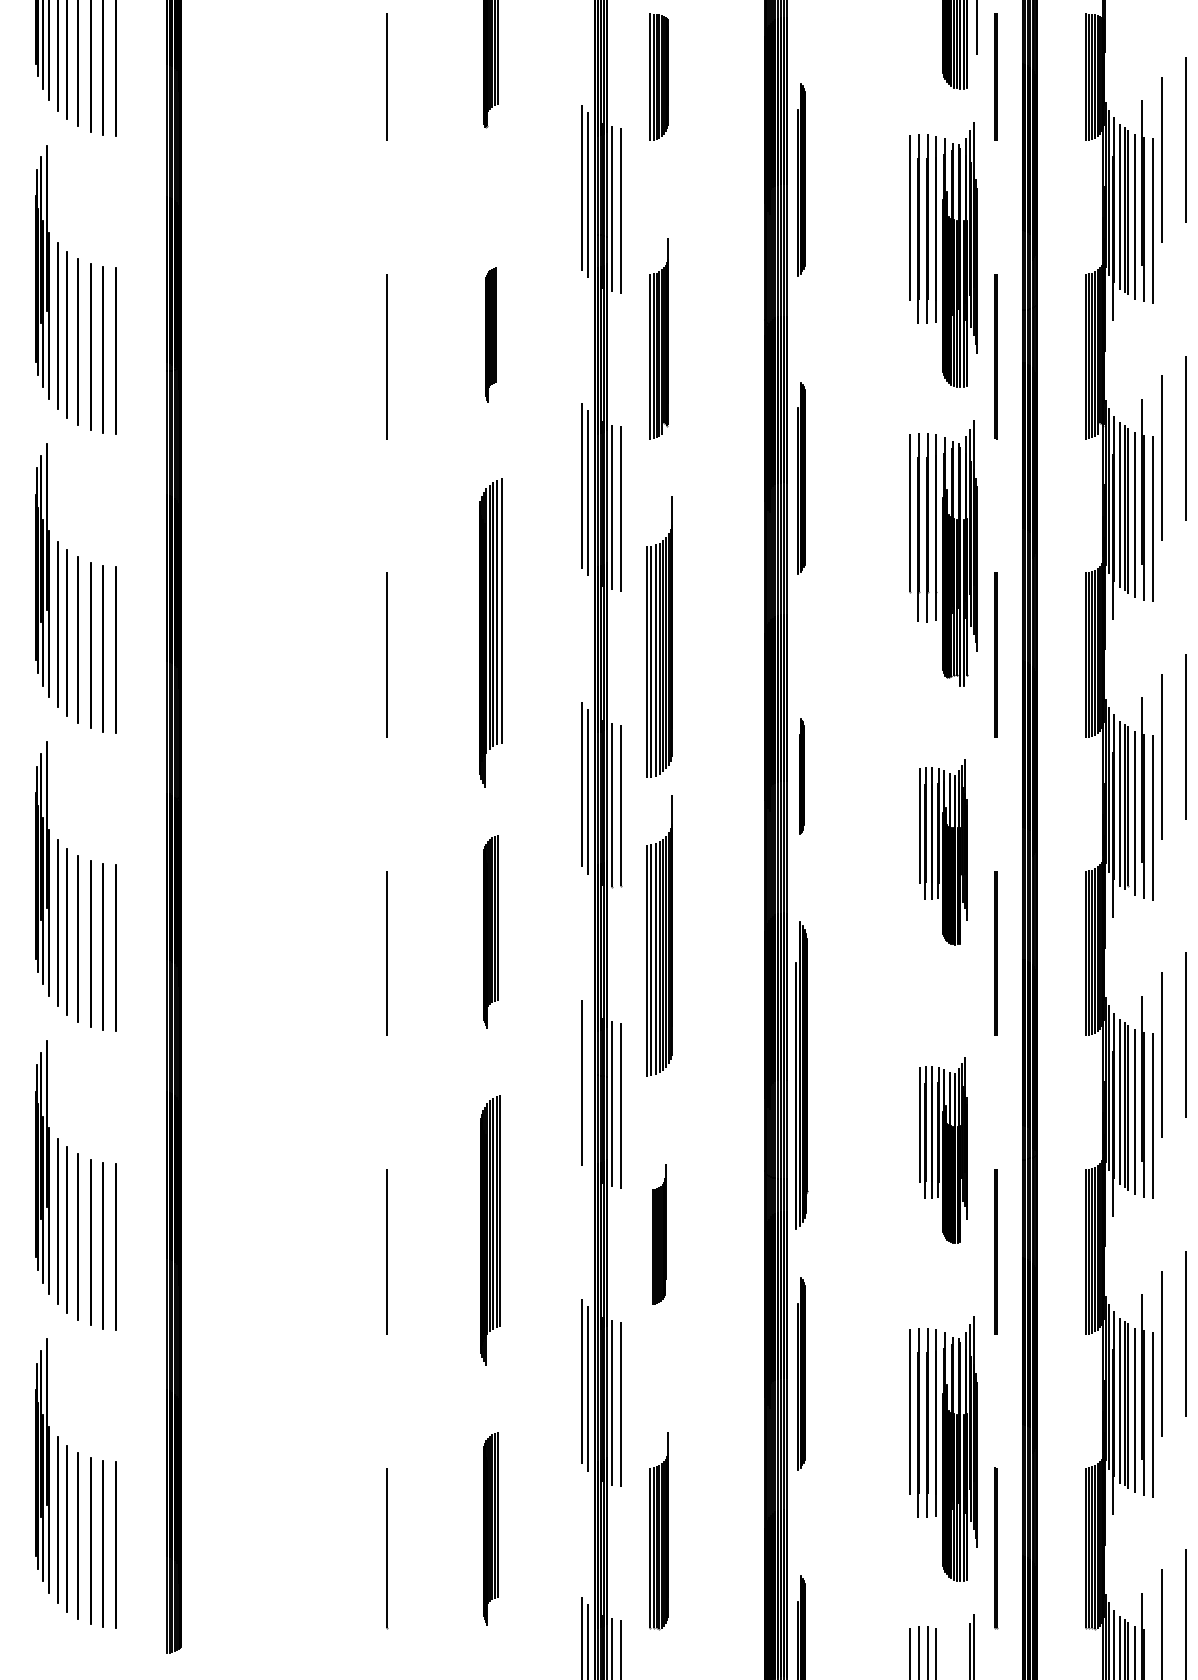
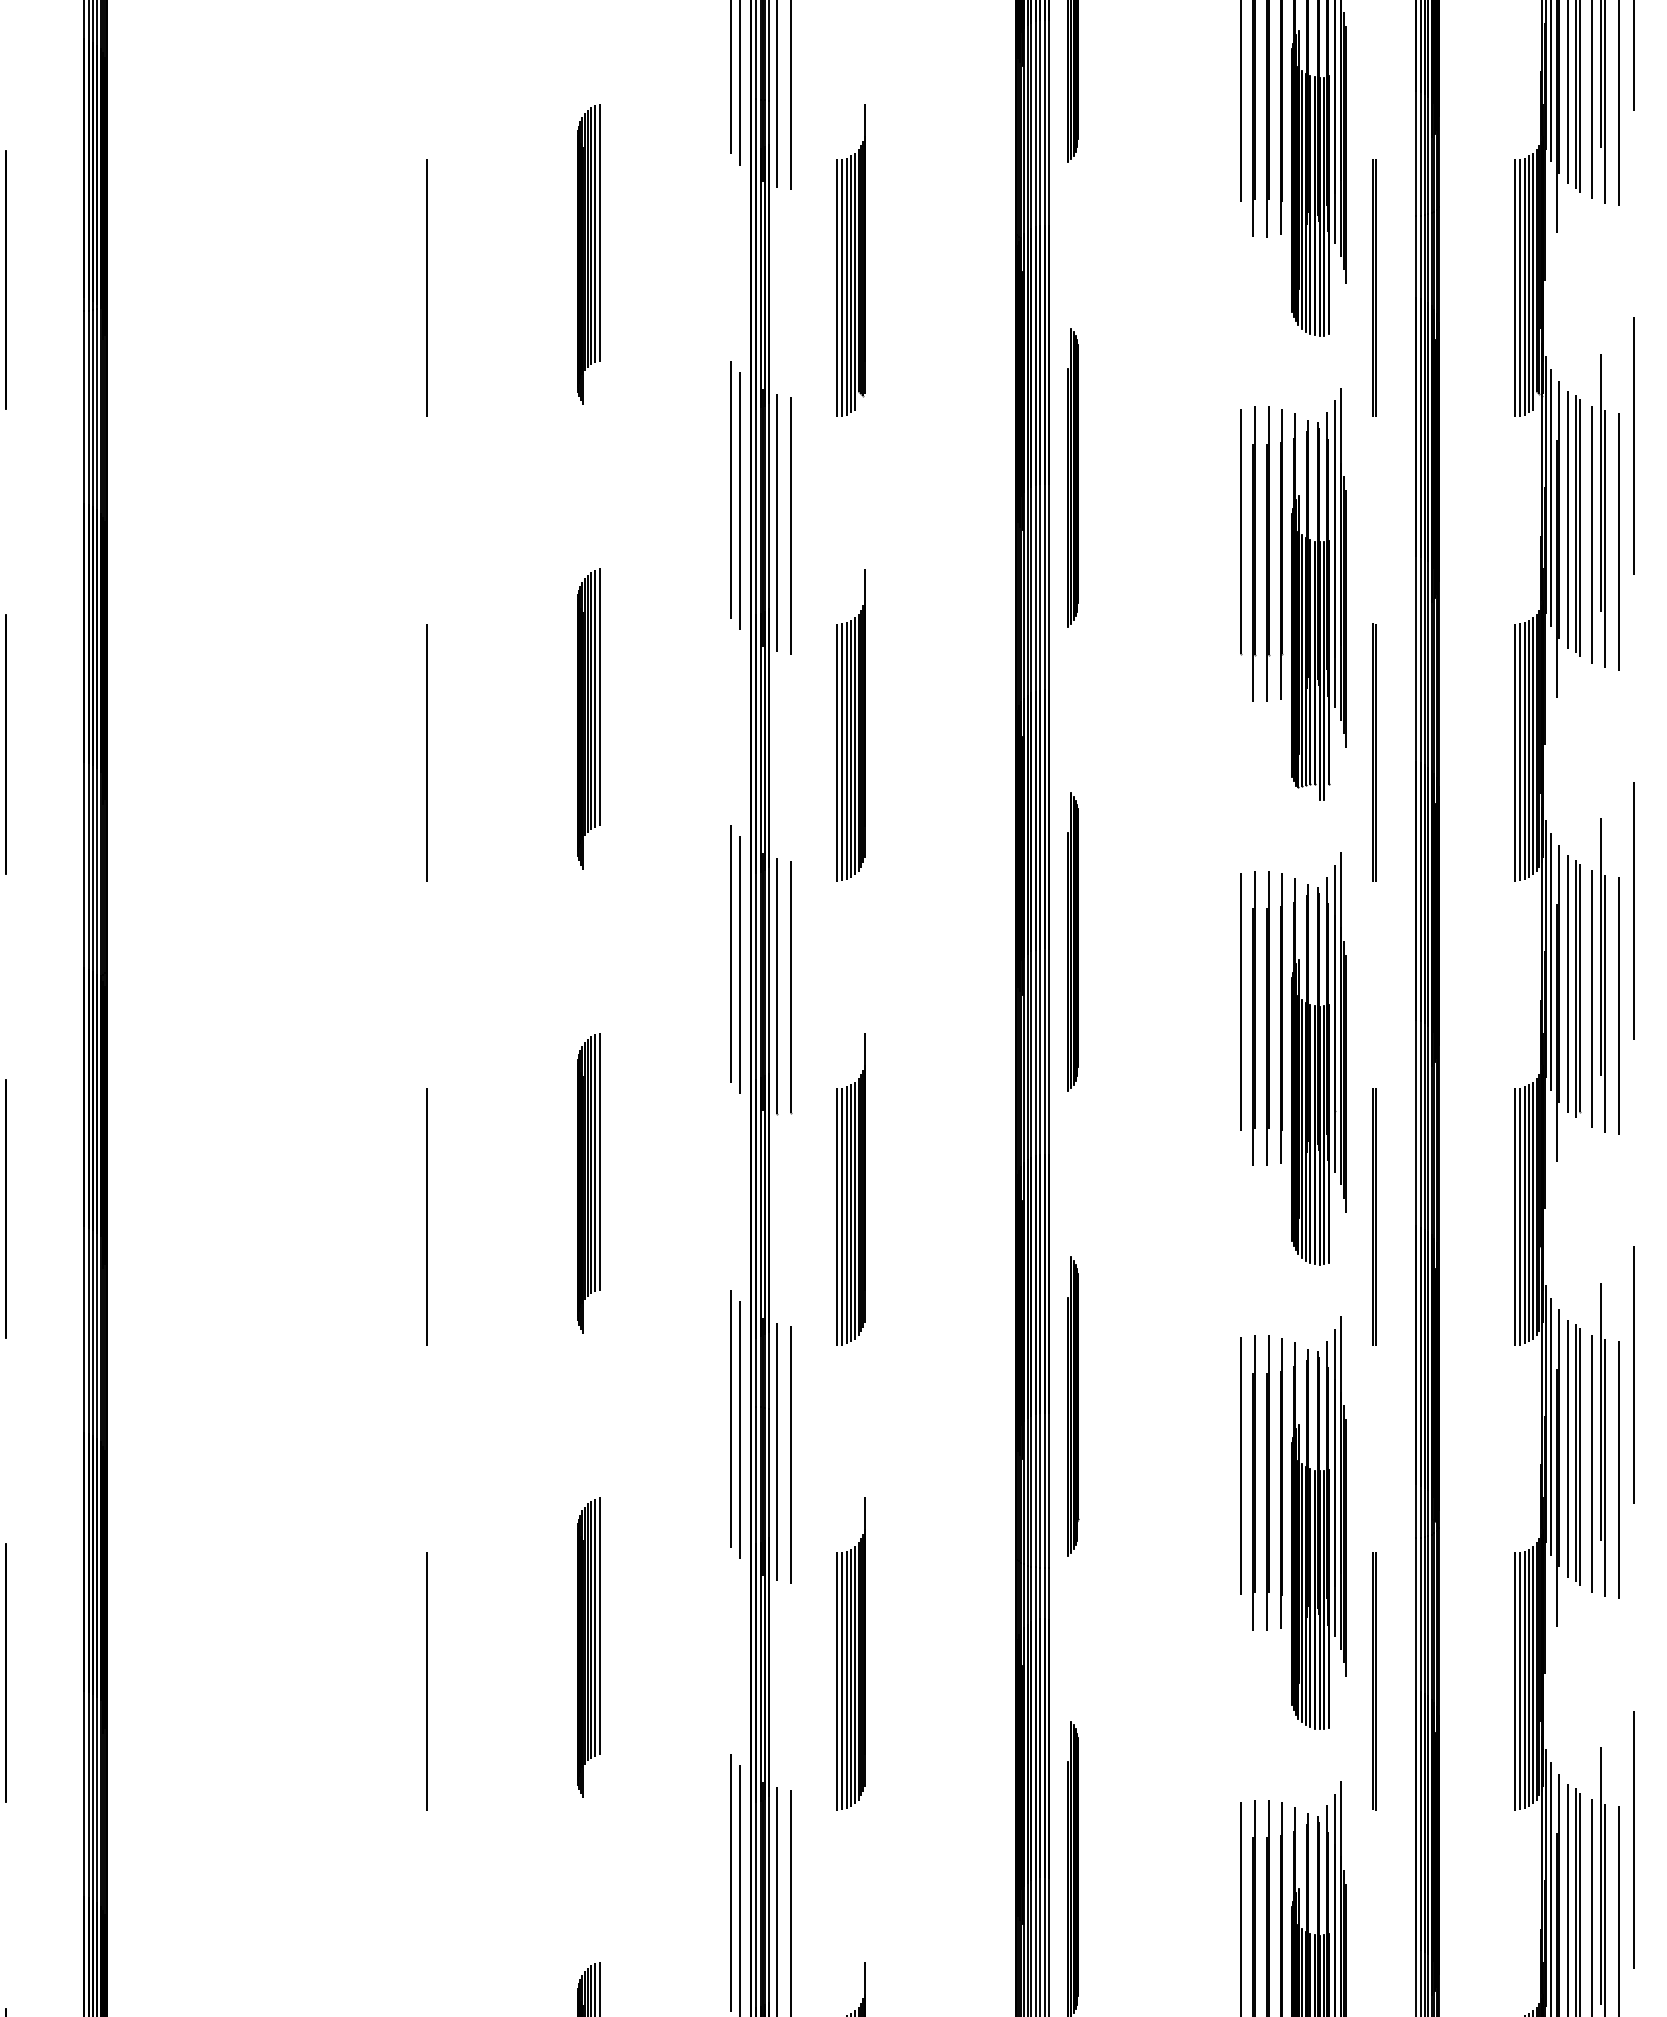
part: (490, 334) -> (588, 253), size x1.43
part: (490, 633) -> (588, 719), size x0.62
part: (658, 637) -> (849, 725), size x0.71
part: (801, 776) -> (1072, 941), size x1.67
part: (943, 851) -> (1293, 1058), size x1.43
part: (658, 935) -> (849, 1189), size x0.71
part: (801, 1074) -> (1072, 1405), size x0.62
line: (587, 1090) -> (739, 1430), added
part: (943, 1150) -> (1293, 1523), size x1.43
part: (490, 1230) -> (588, 1648), size x0.71
part: (658, 1234) -> (849, 1654), size x1.43

